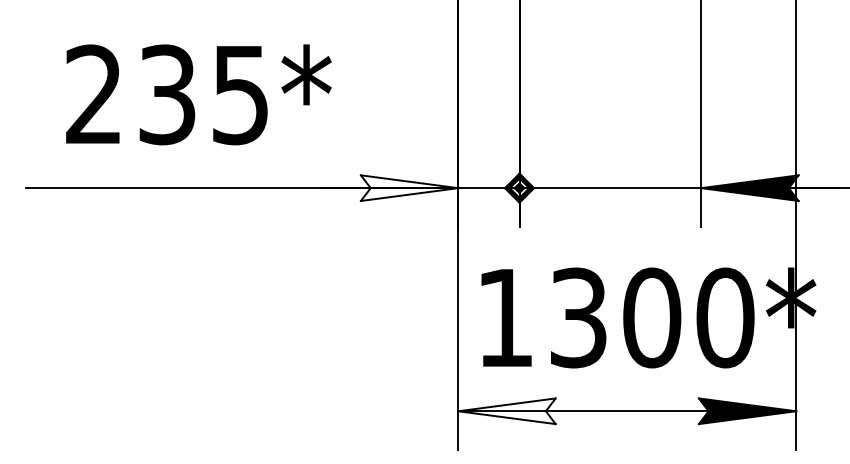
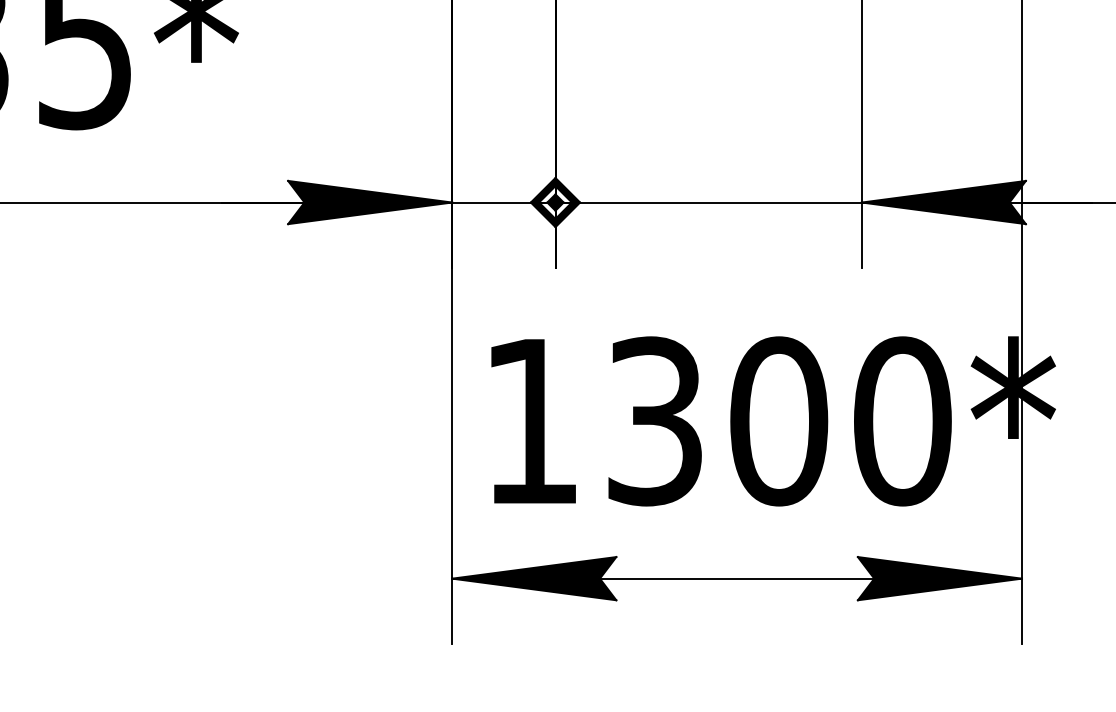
fill: (409, 187) -> (369, 201), added
fill: (506, 411) -> (533, 579), added

